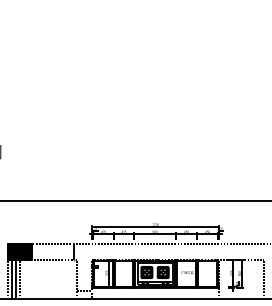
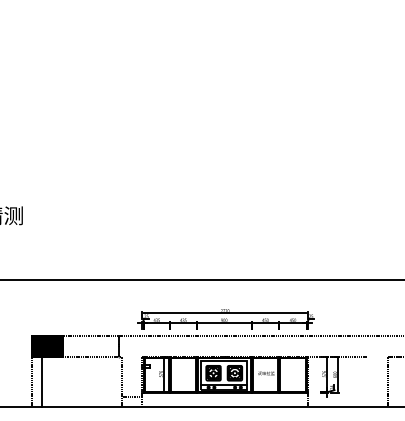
line: (12, 278) -> (37, 381), removed
line: (19, 278) -> (46, 381), removed
line: (264, 278) -> (367, 381), removed

